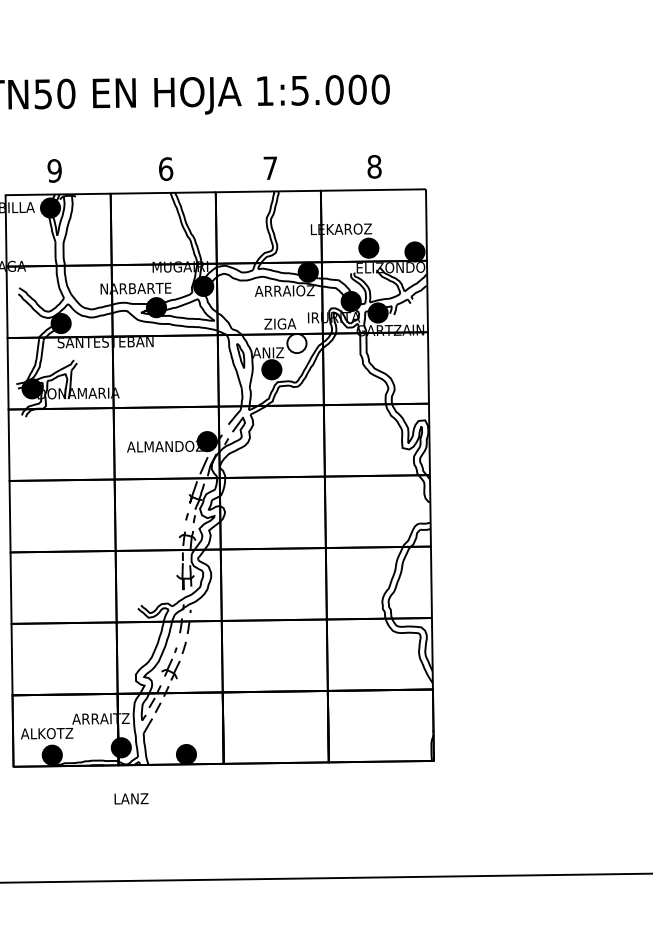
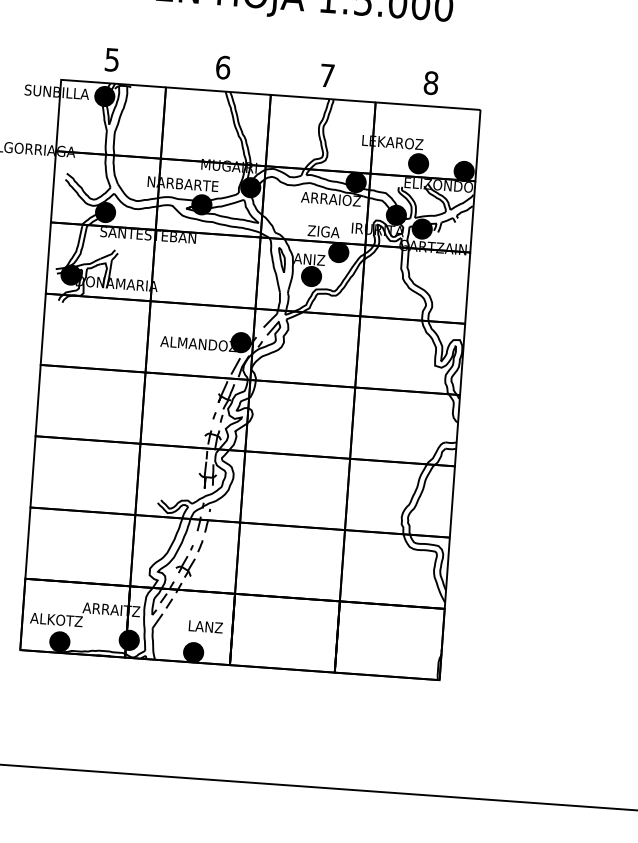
text: (54, 170) -> (111, 59), 9 -> 5
fill: (296, 343) -> (338, 252), added
text: (131, 798) -> (205, 626), moved

